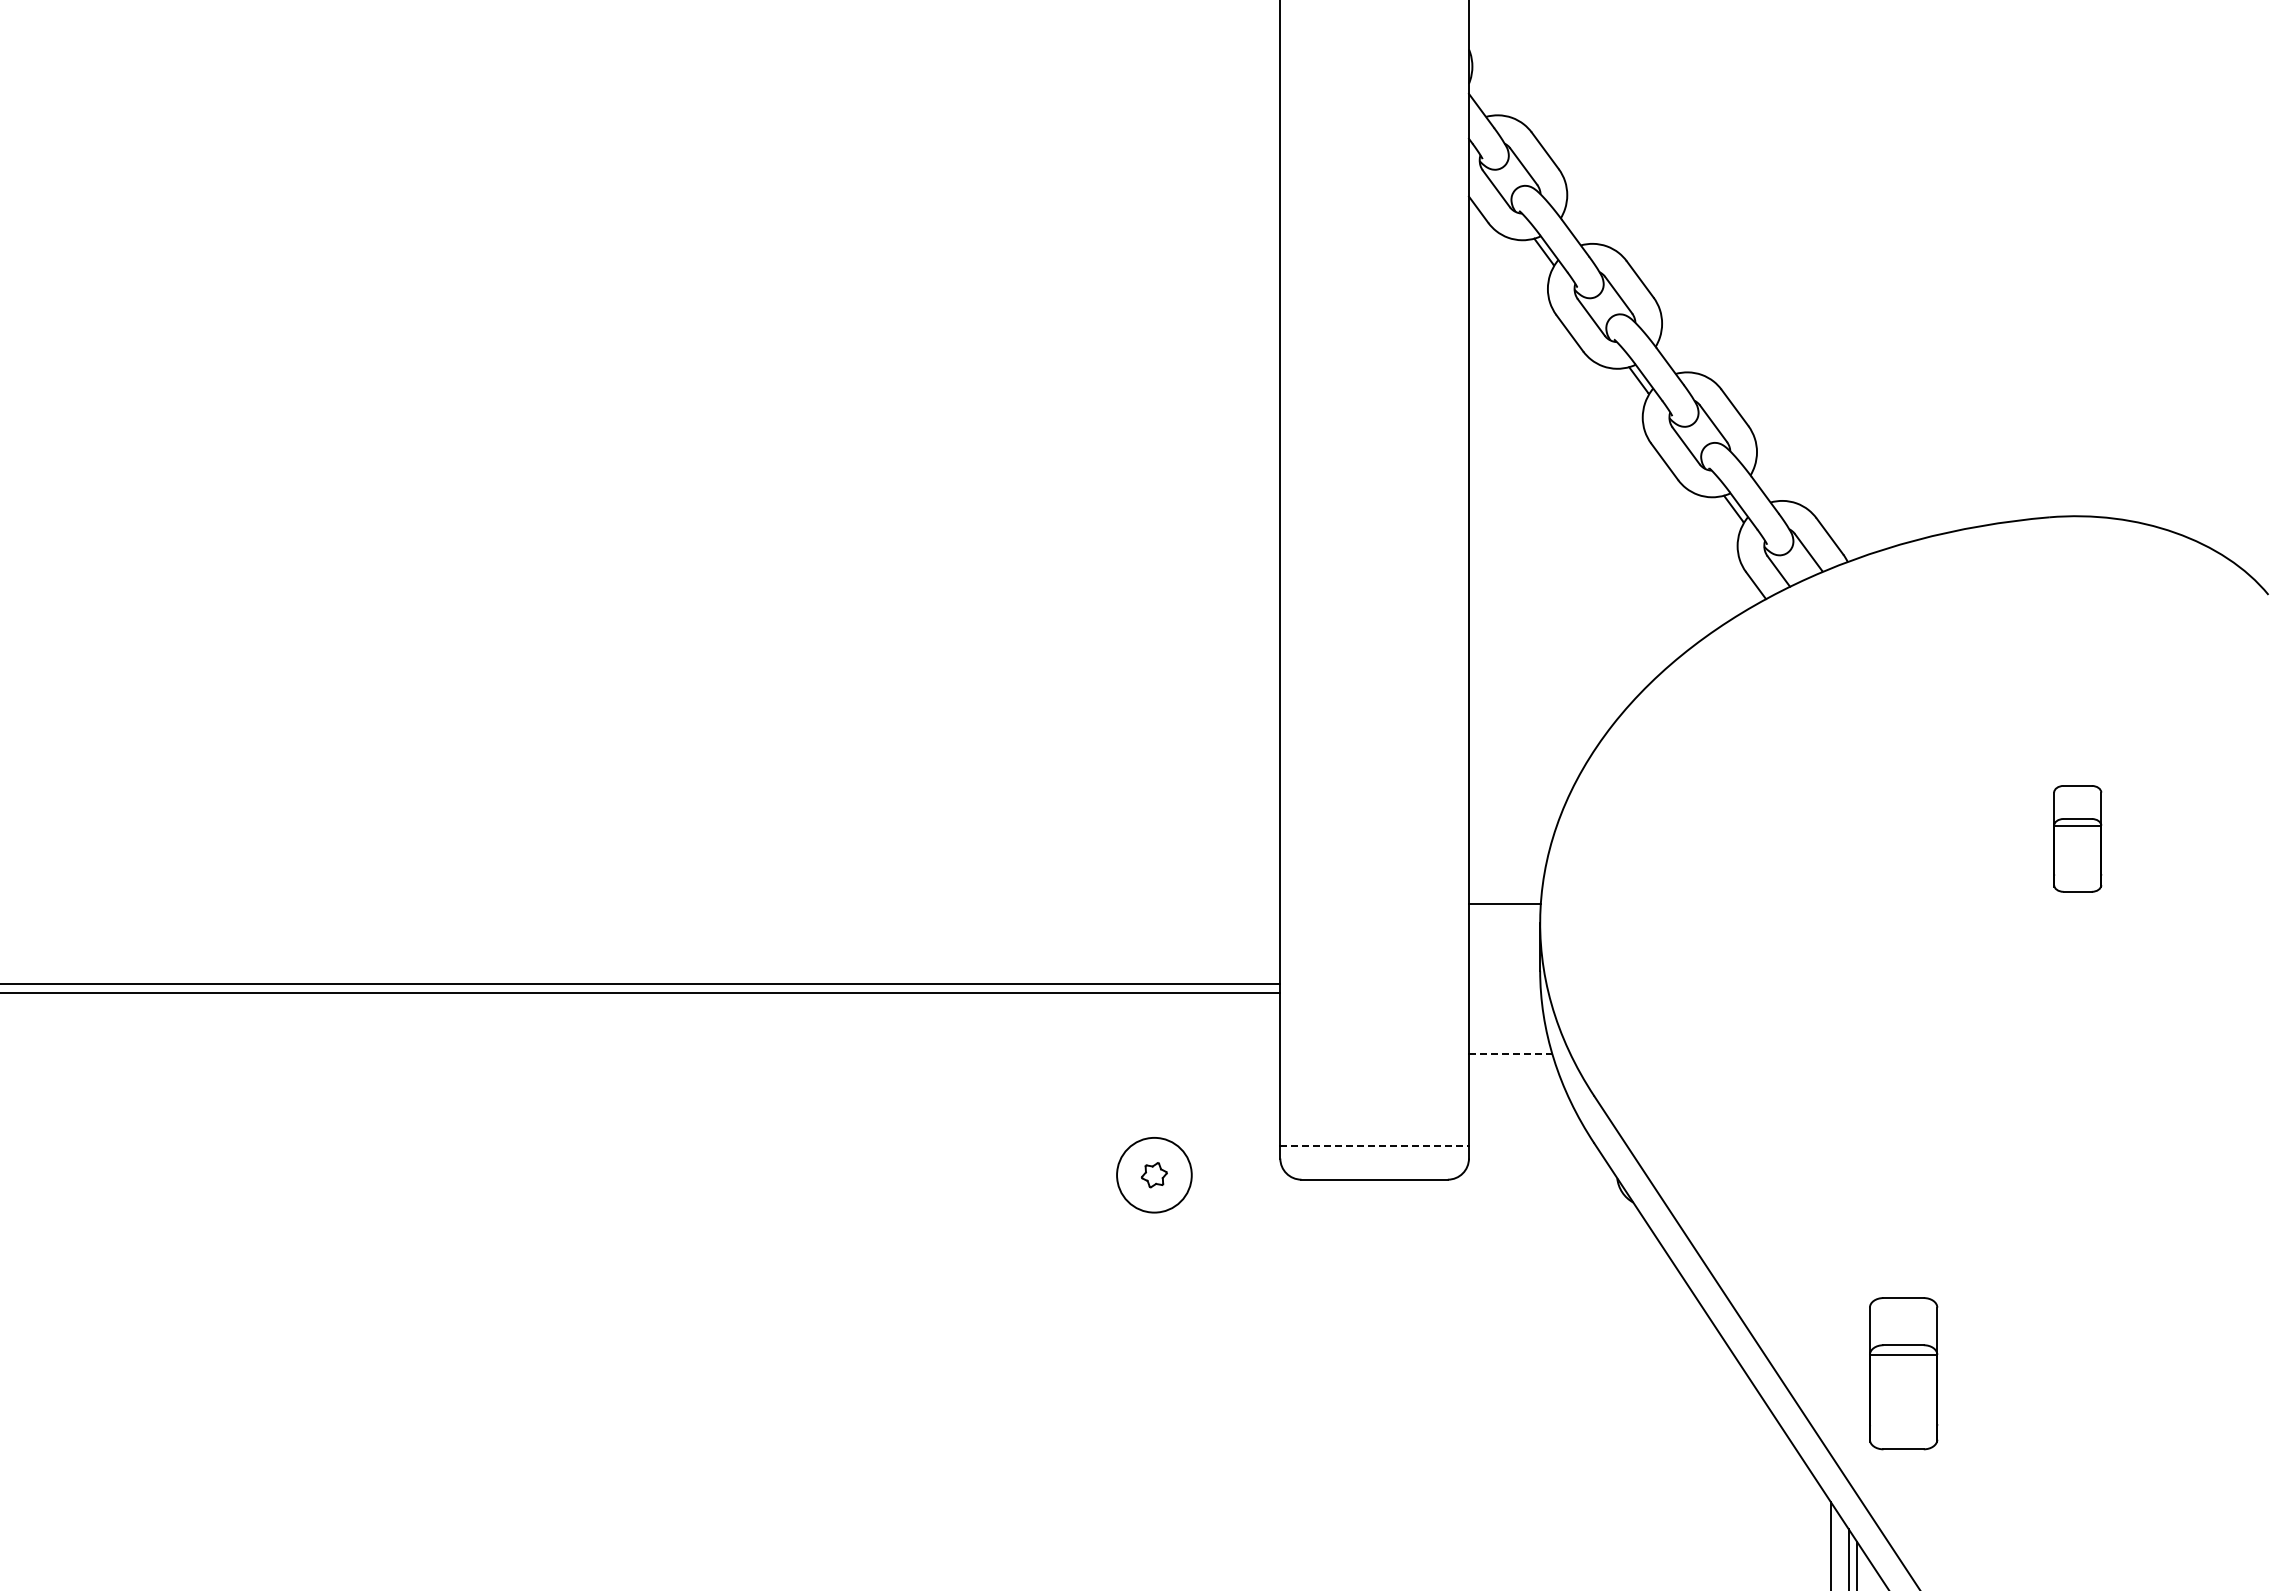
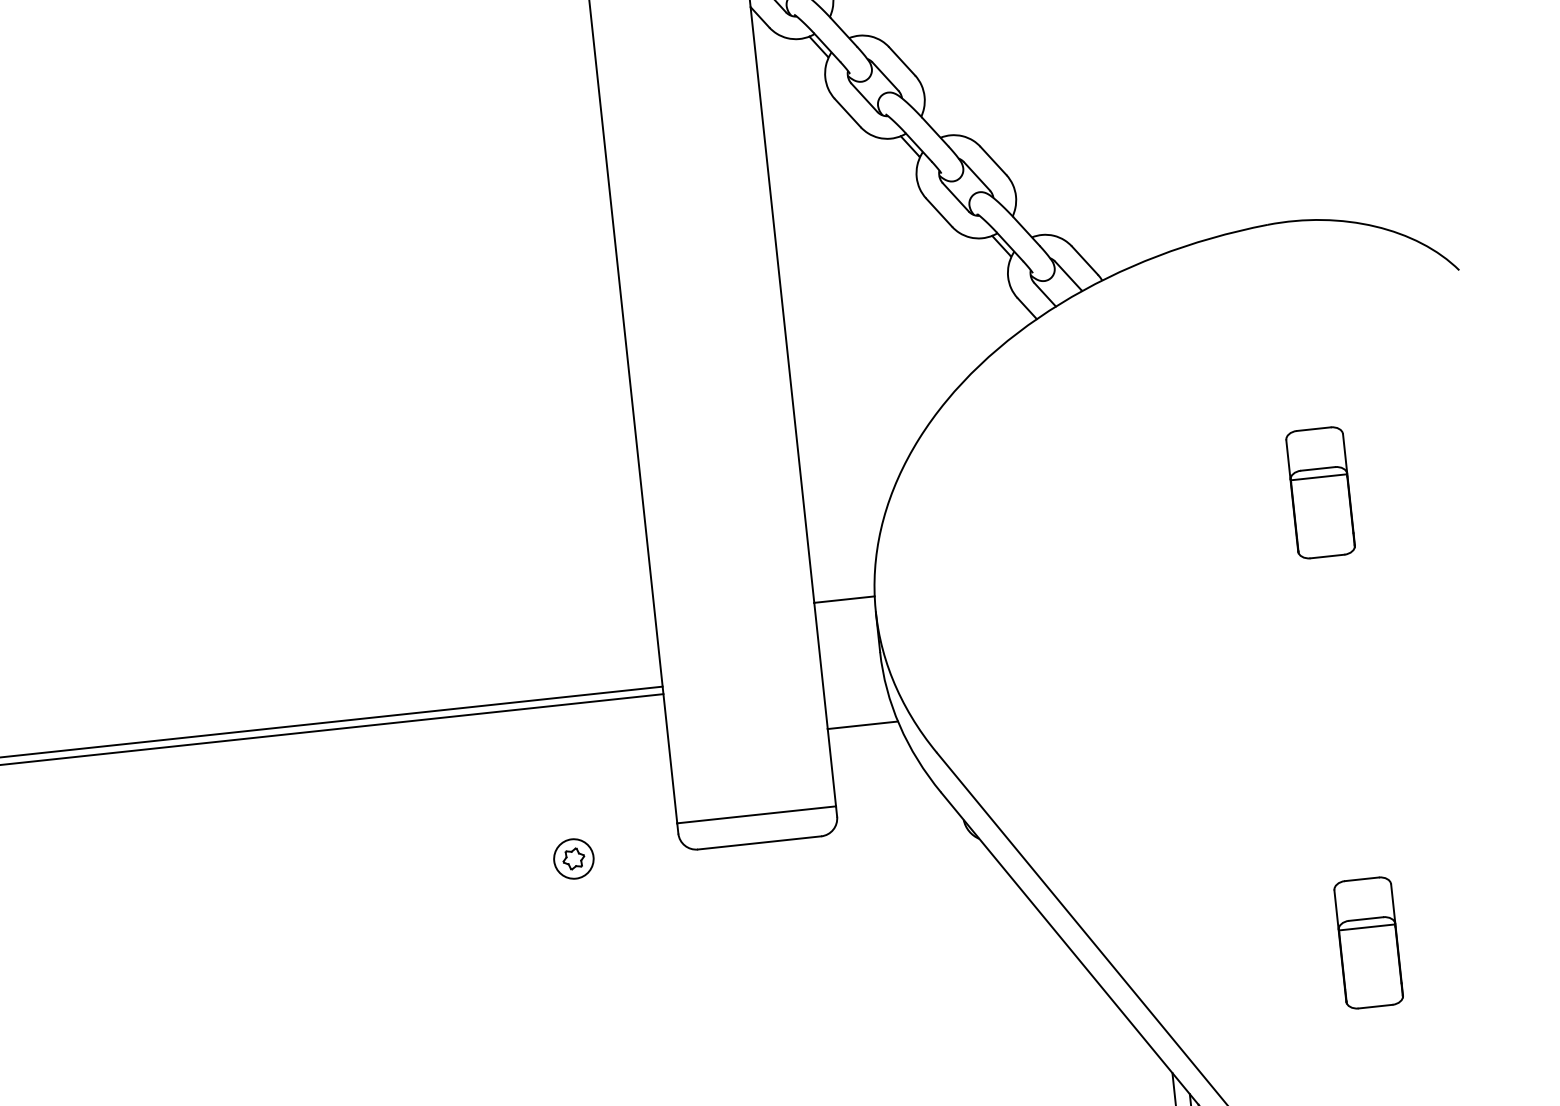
part: (2077, 838) -> (1320, 492), size x1.43
line: (1510, 1054) -> (862, 725), dashed -> solid
line: (1375, 1146) -> (757, 814), dashed -> solid
circle: (1154, 1174) -> (573, 858), size x0.62
part: (1903, 1373) -> (1368, 942), moved

